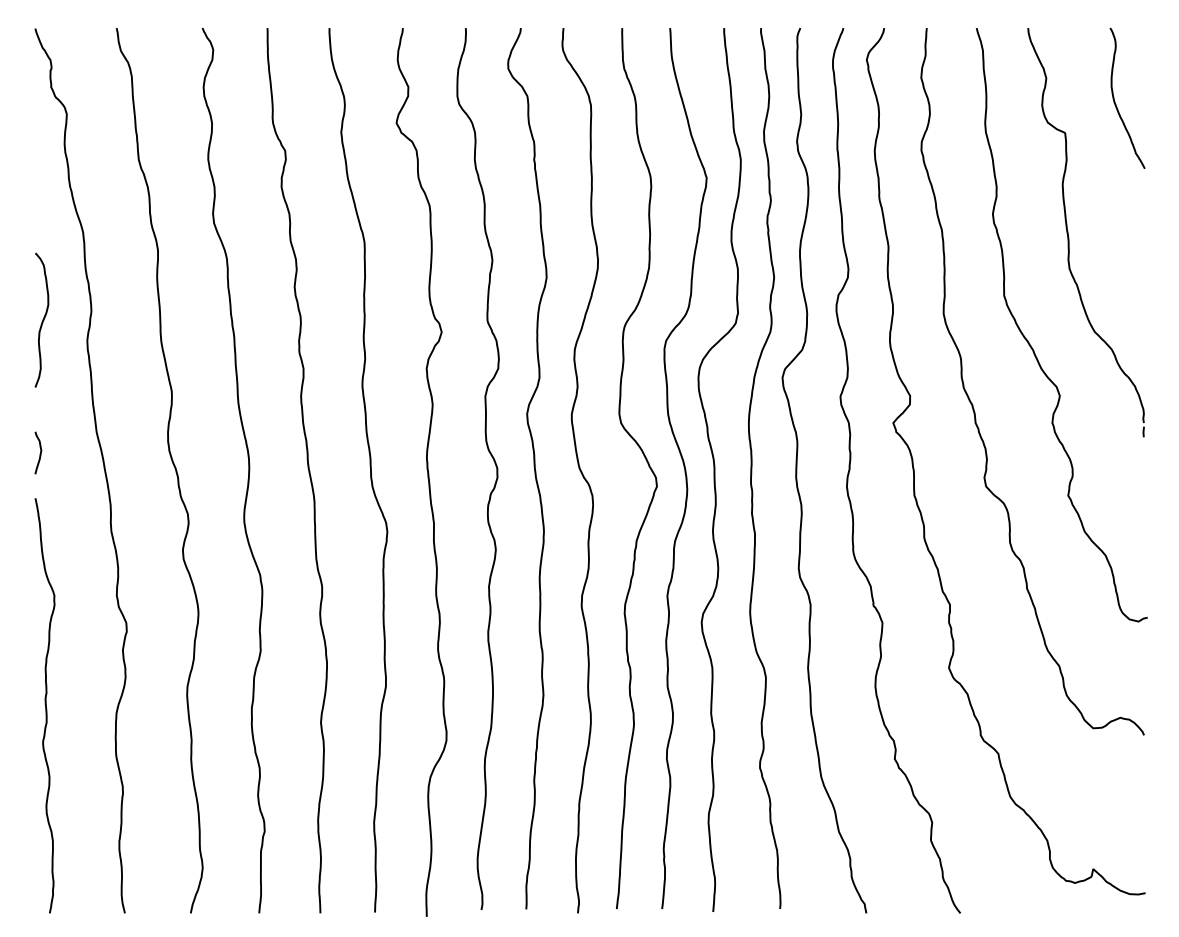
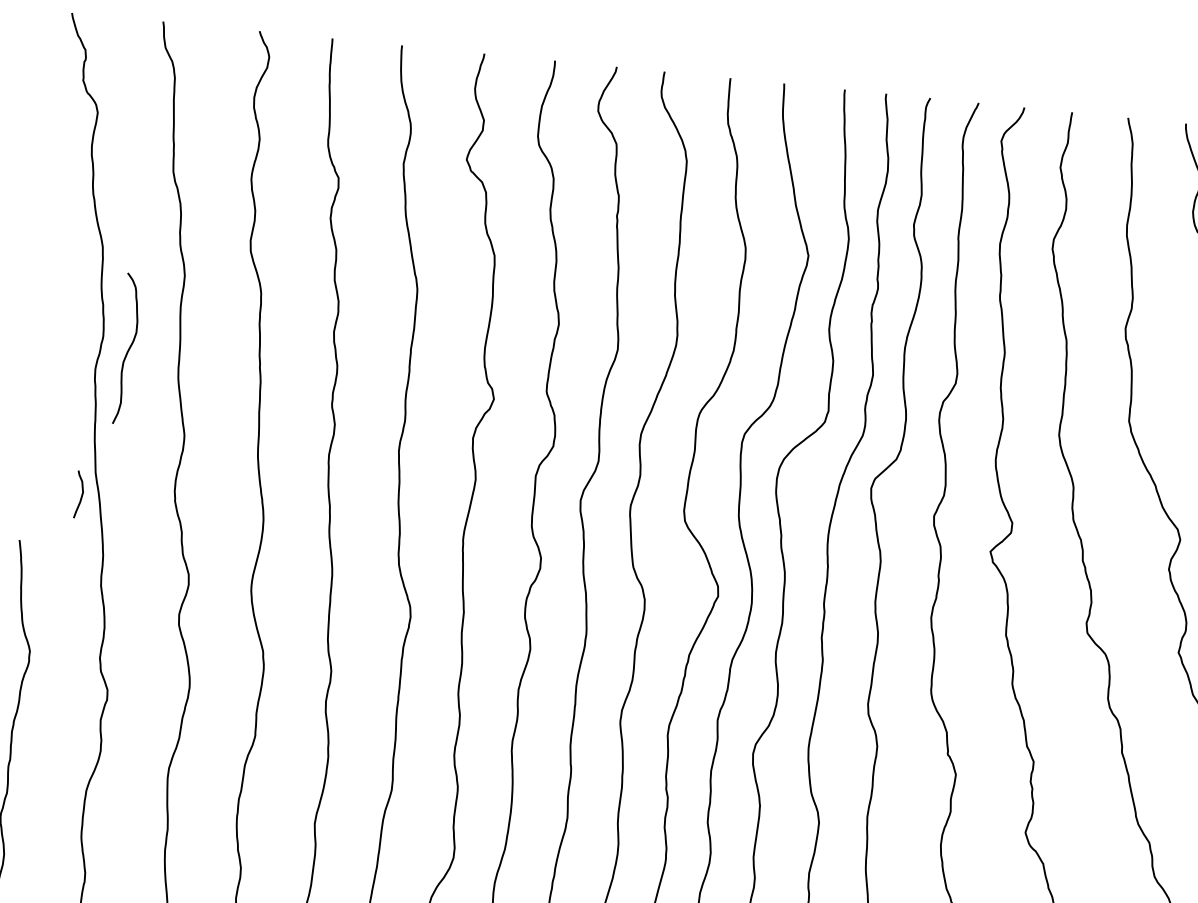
curve: (42, 319) -> (128, 348), moved
curve: (39, 453) -> (80, 495), moved

